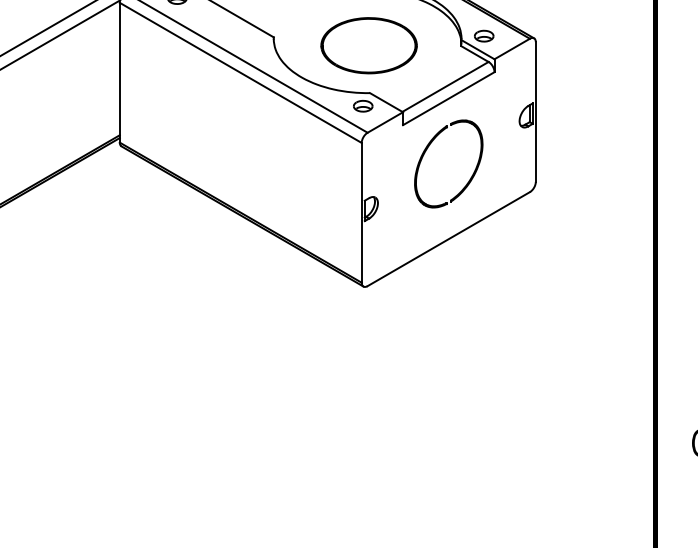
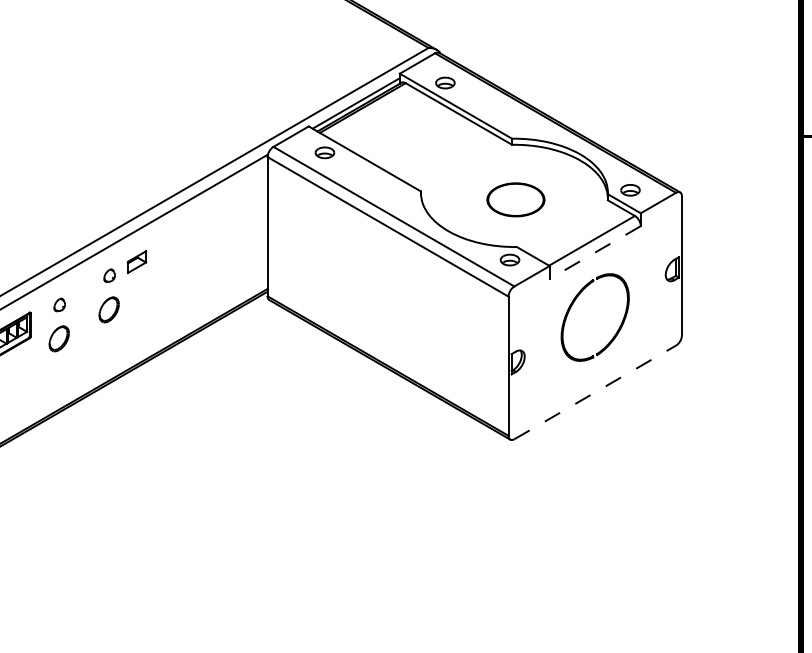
part: (368, 45) -> (515, 199), size x0.6
line: (449, 98) -> (595, 252), solid -> dashed
line: (449, 239) -> (595, 392), solid -> dashed

